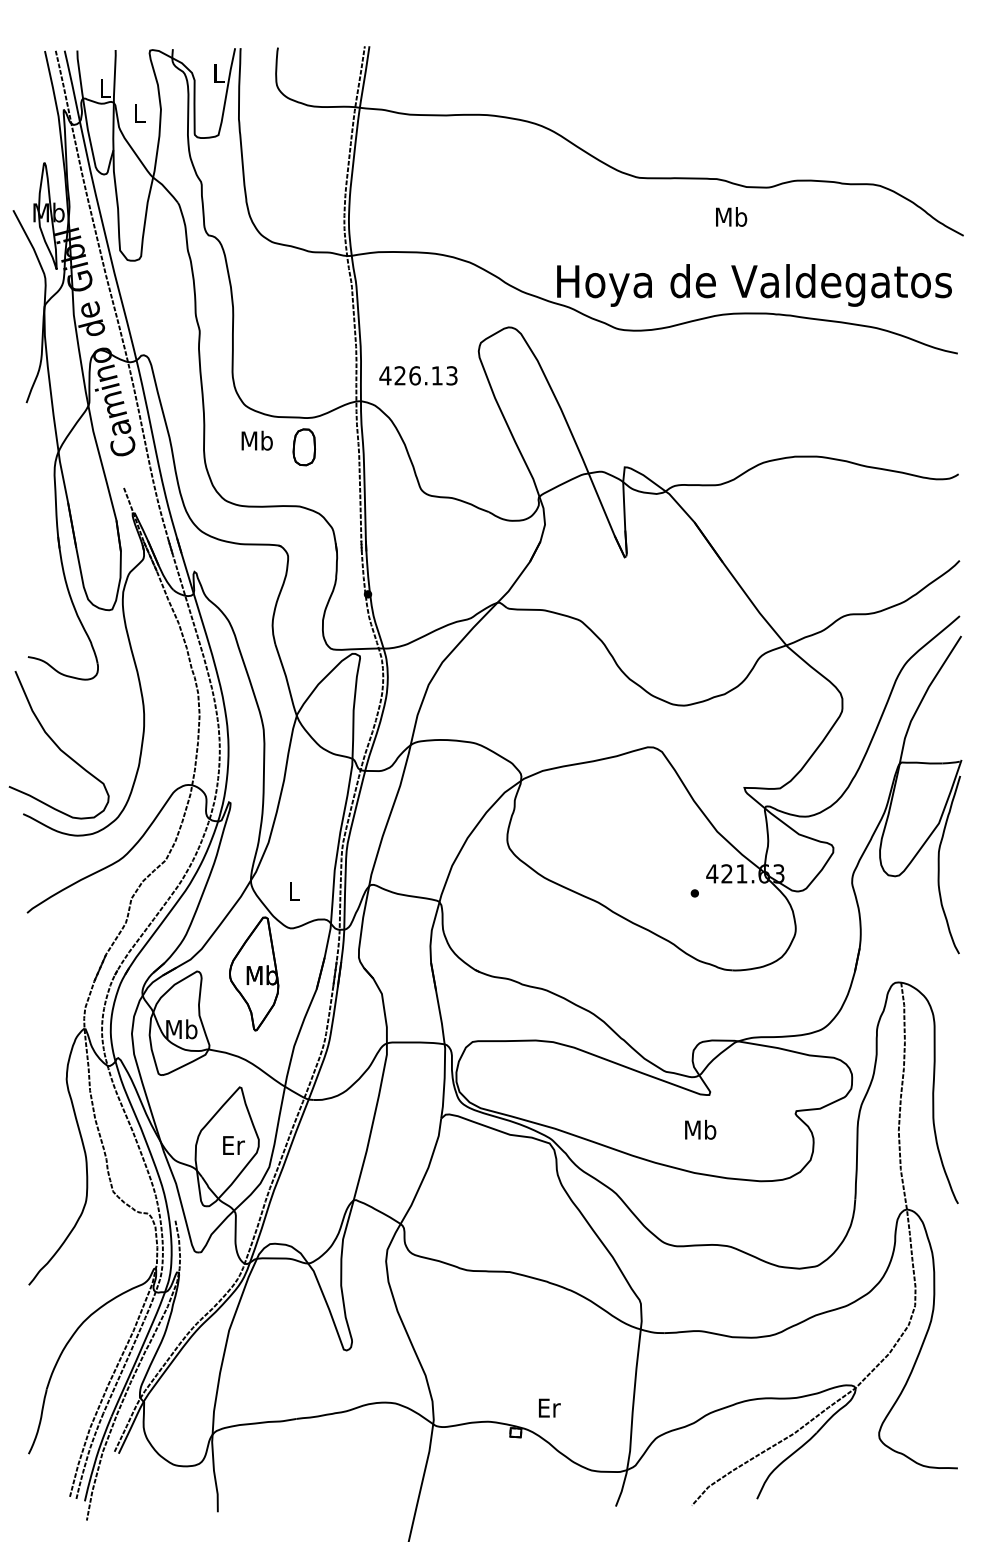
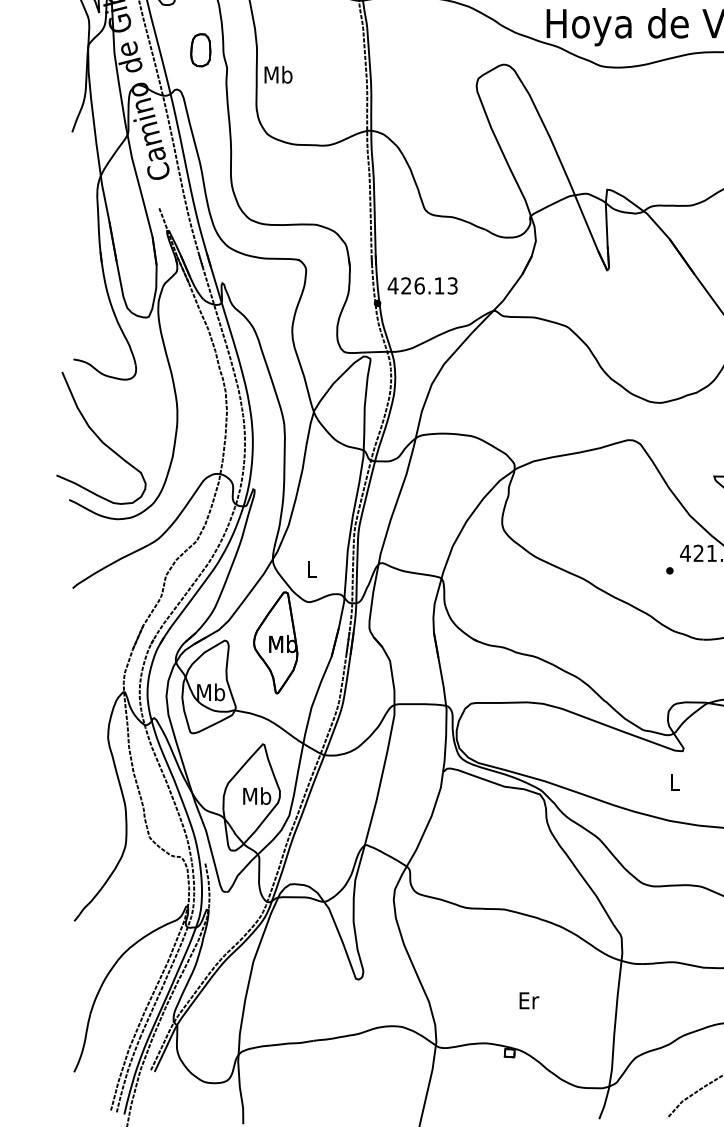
text: (418, 375) -> (422, 285), moved
text: (256, 440) -> (277, 74), moved
part: (303, 447) -> (200, 50), moved
text: (700, 1129) -> (674, 781), Mb -> L
text: (232, 1145) -> (256, 796), Er -> Mb
text: (549, 1407) -> (529, 1000), moved

